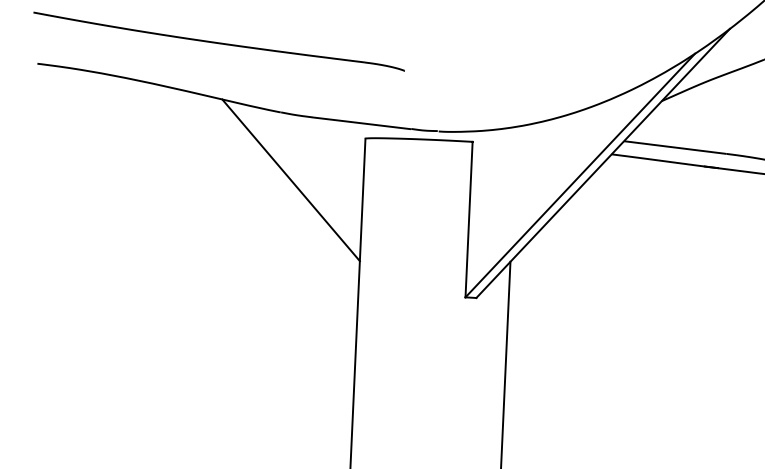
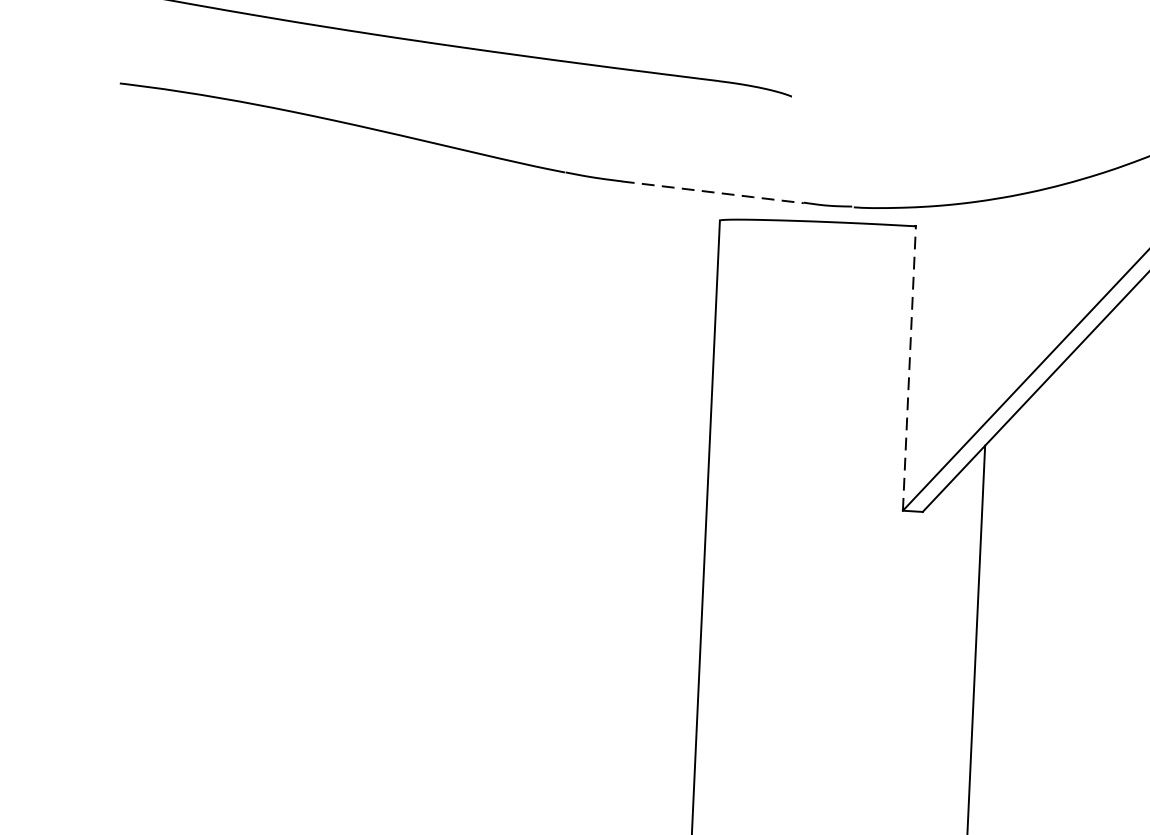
line: (362, 123) -> (714, 192), solid -> dashed
line: (290, 180) -> (582, 296), removed
line: (469, 219) -> (910, 368), solid -> dashed

